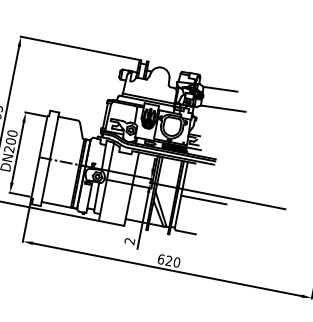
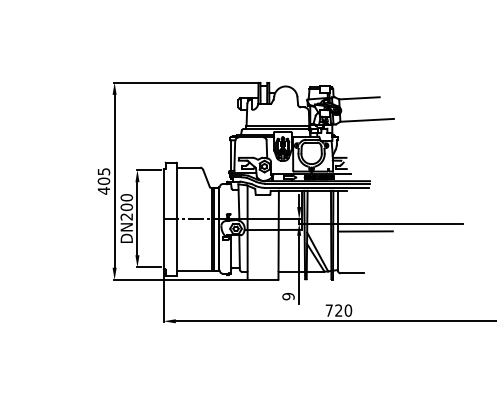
text: (129, 241) -> (288, 296), 2 -> 9
text: (161, 259) -> (329, 310), 620 -> 720

